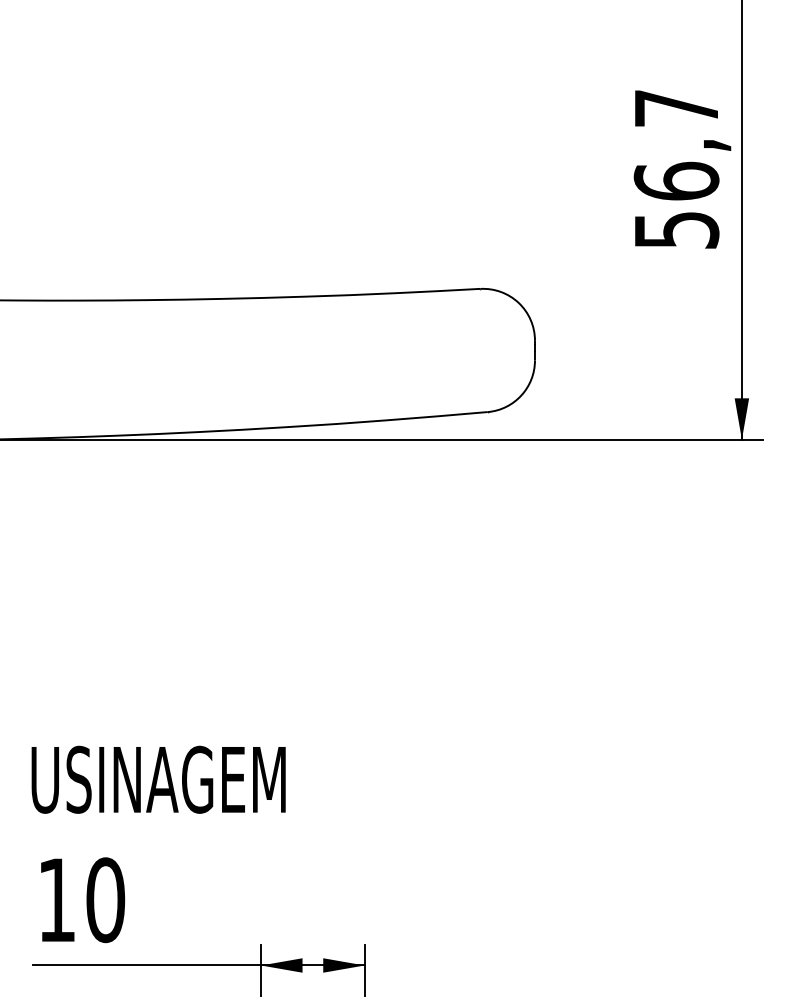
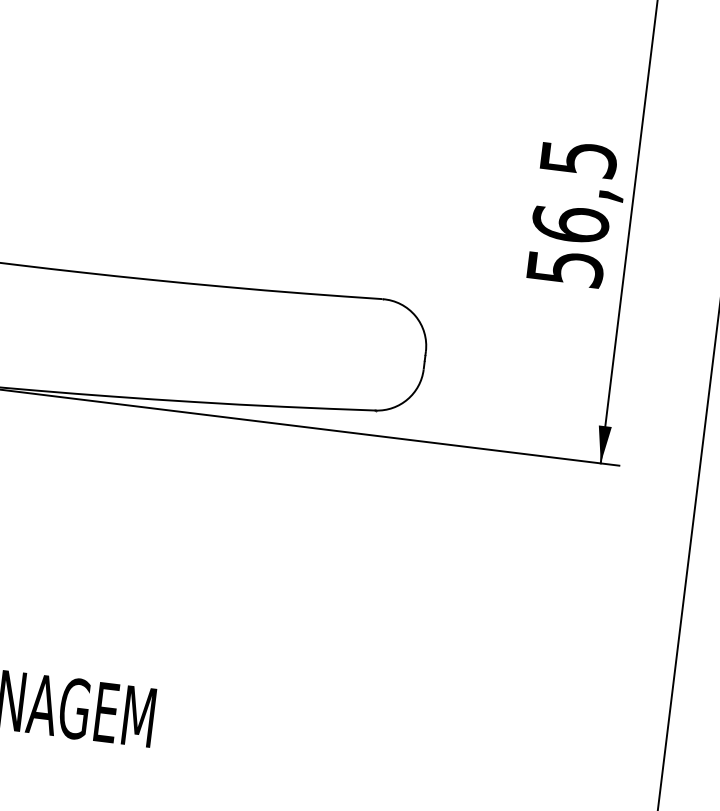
text: (677, 108) -> (579, 158), 56,7 -> 56,5

